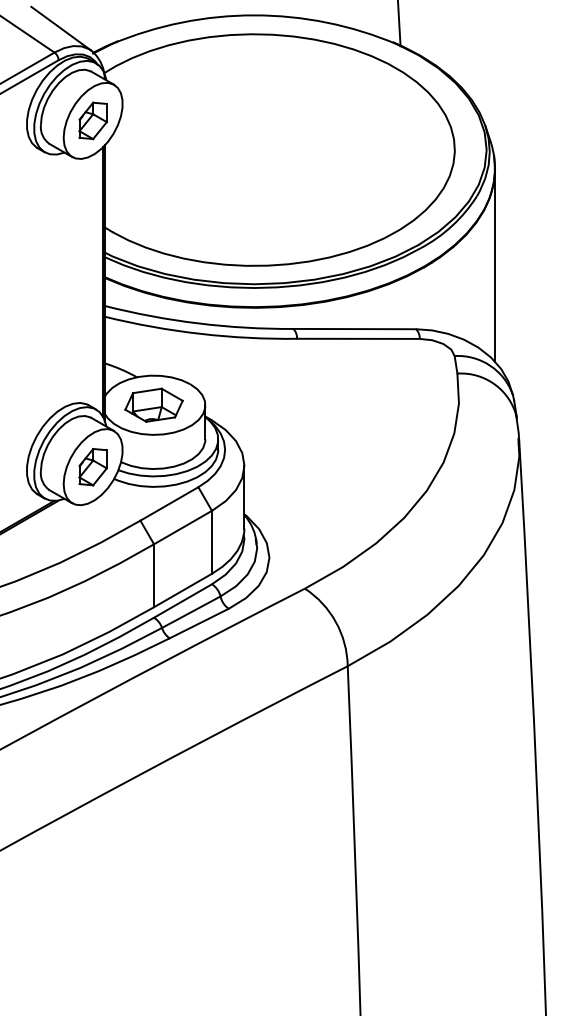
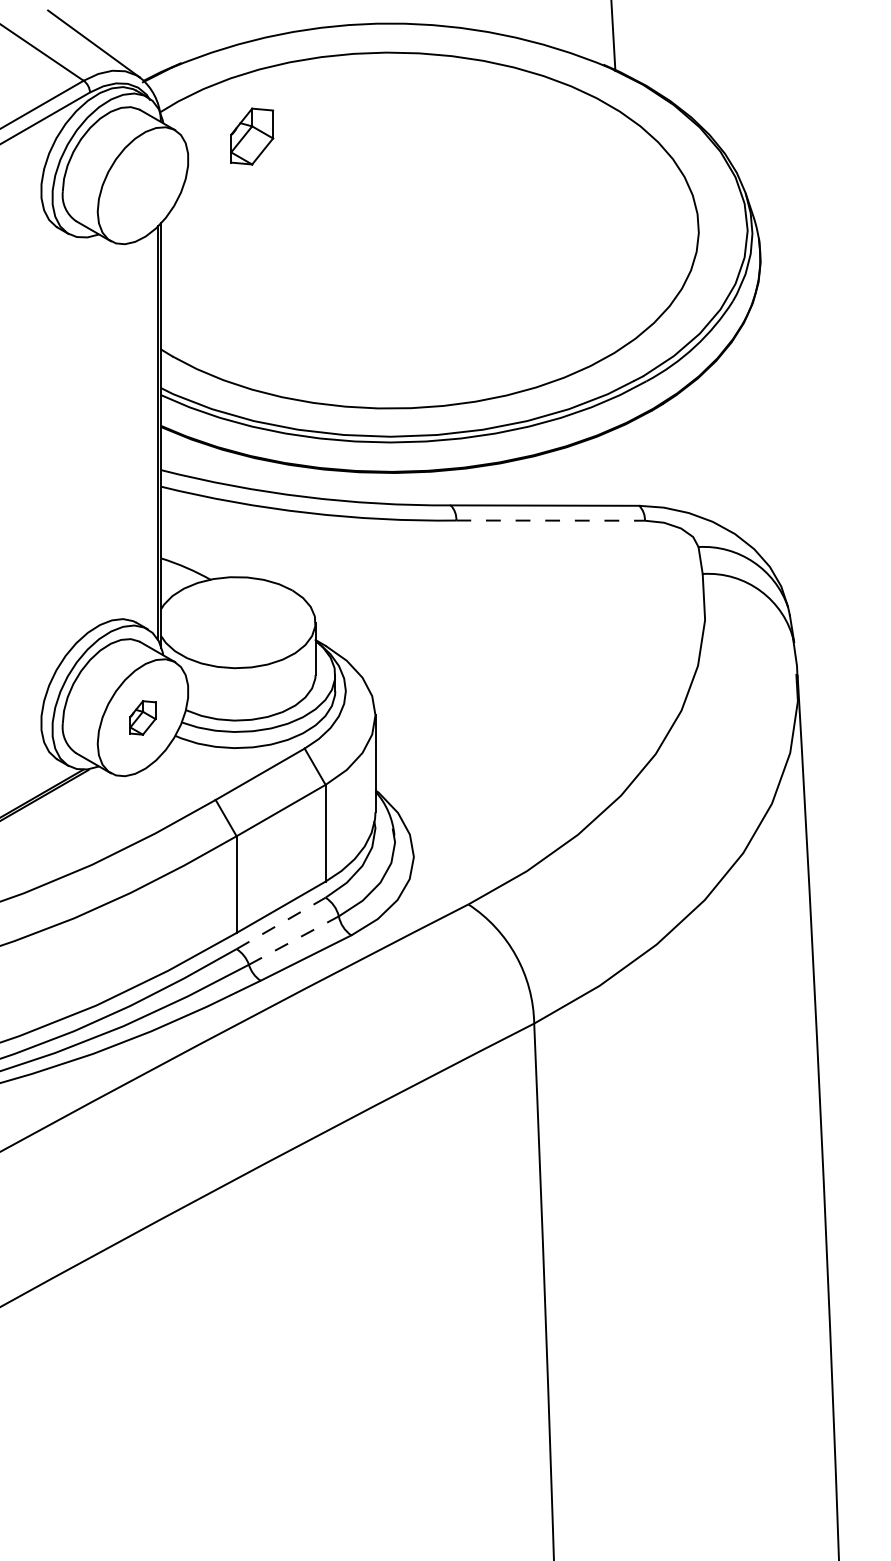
part: (92, 120) -> (251, 135), moved
line: (495, 265) -> (761, 407), removed
line: (358, 338) -> (550, 520), solid -> dashed
part: (153, 404) -> (235, 621), removed
part: (92, 467) -> (142, 718), size x0.6
line: (183, 600) -> (281, 922), solid -> dashed
line: (191, 611) -> (294, 939), solid -> dashed

